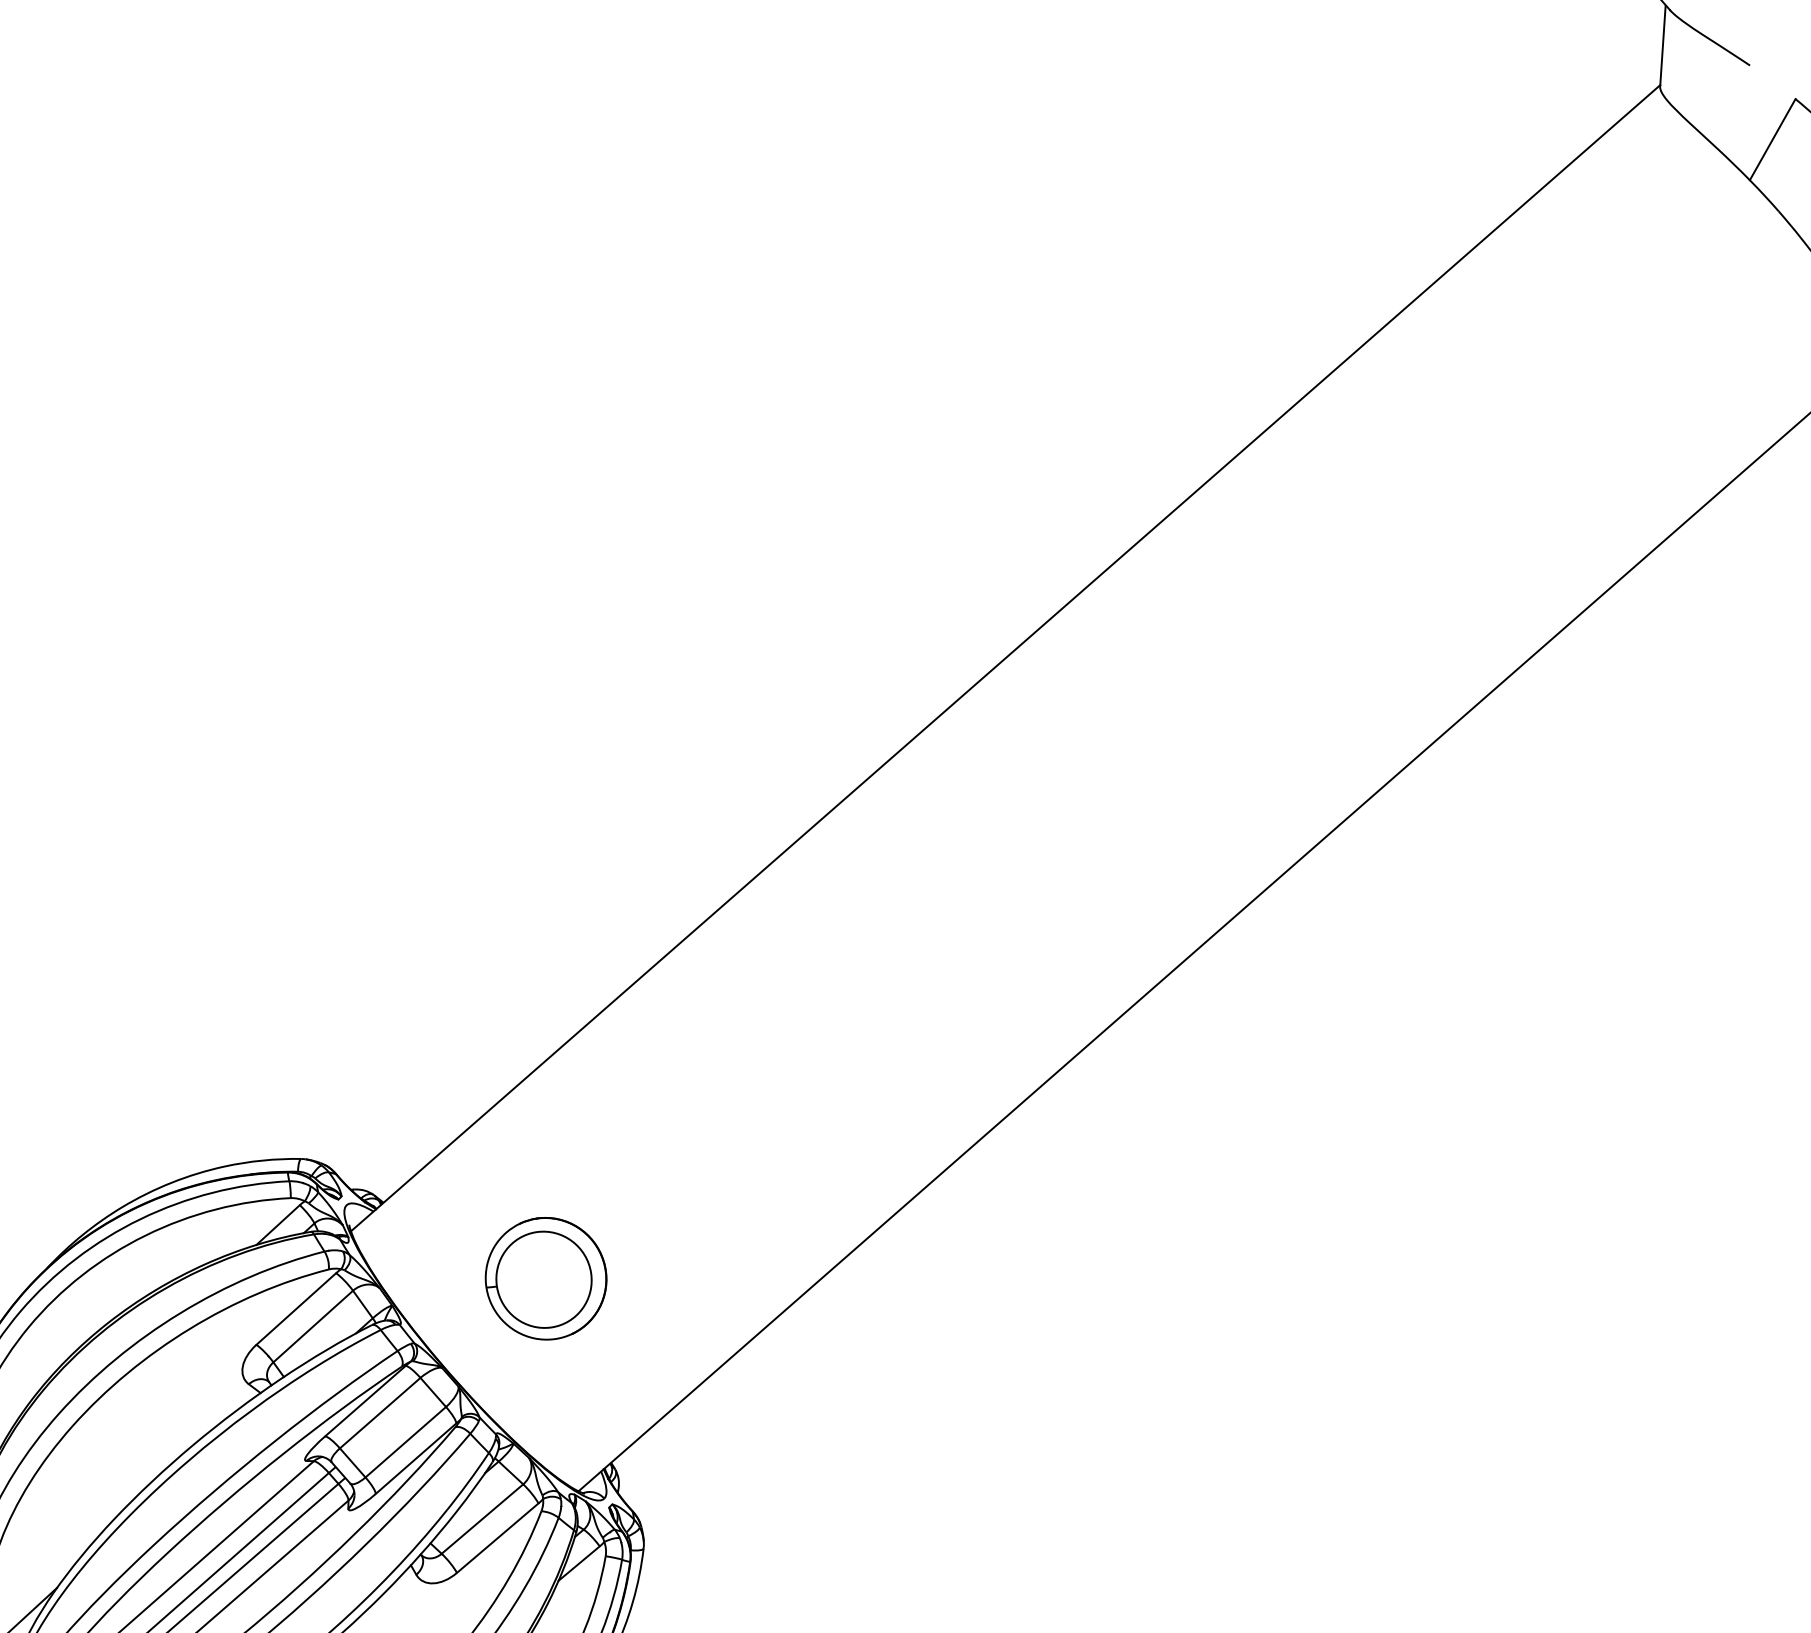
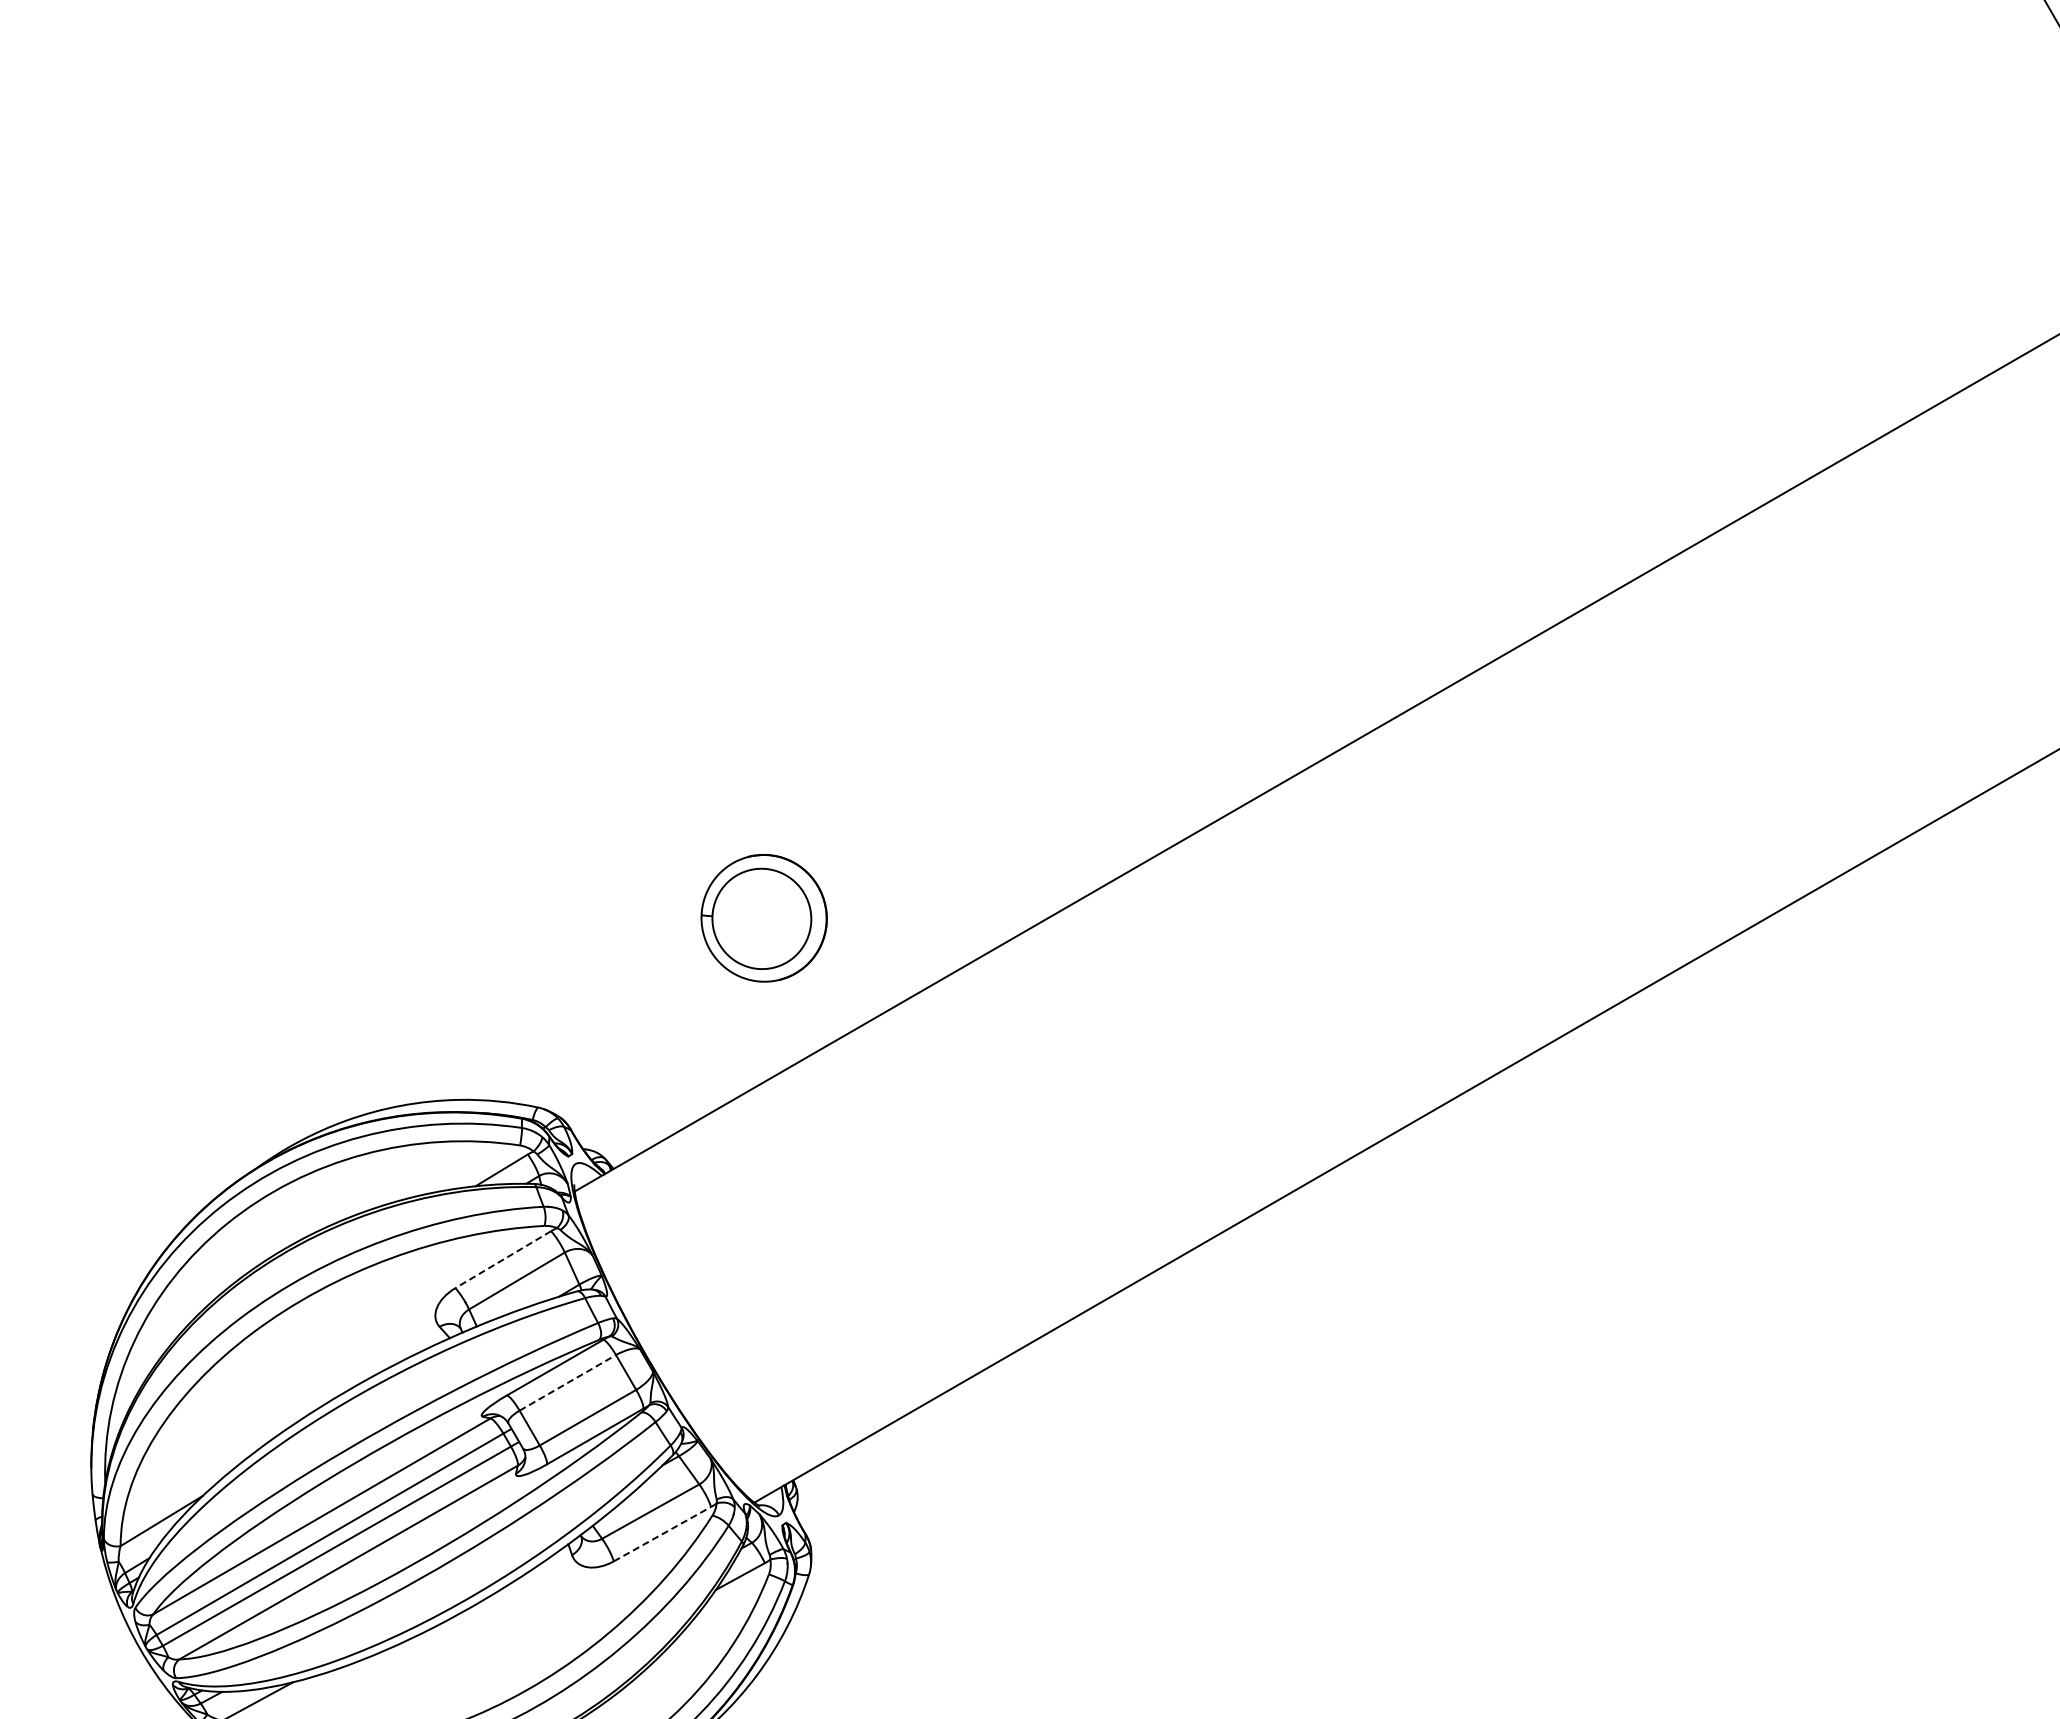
part: (545, 1279) -> (763, 918), moved
line: (296, 1308) -> (503, 1259), solid -> dashed
line: (379, 1412) -> (567, 1382), solid -> dashed
line: (497, 1538) -> (662, 1534), solid -> dashed

